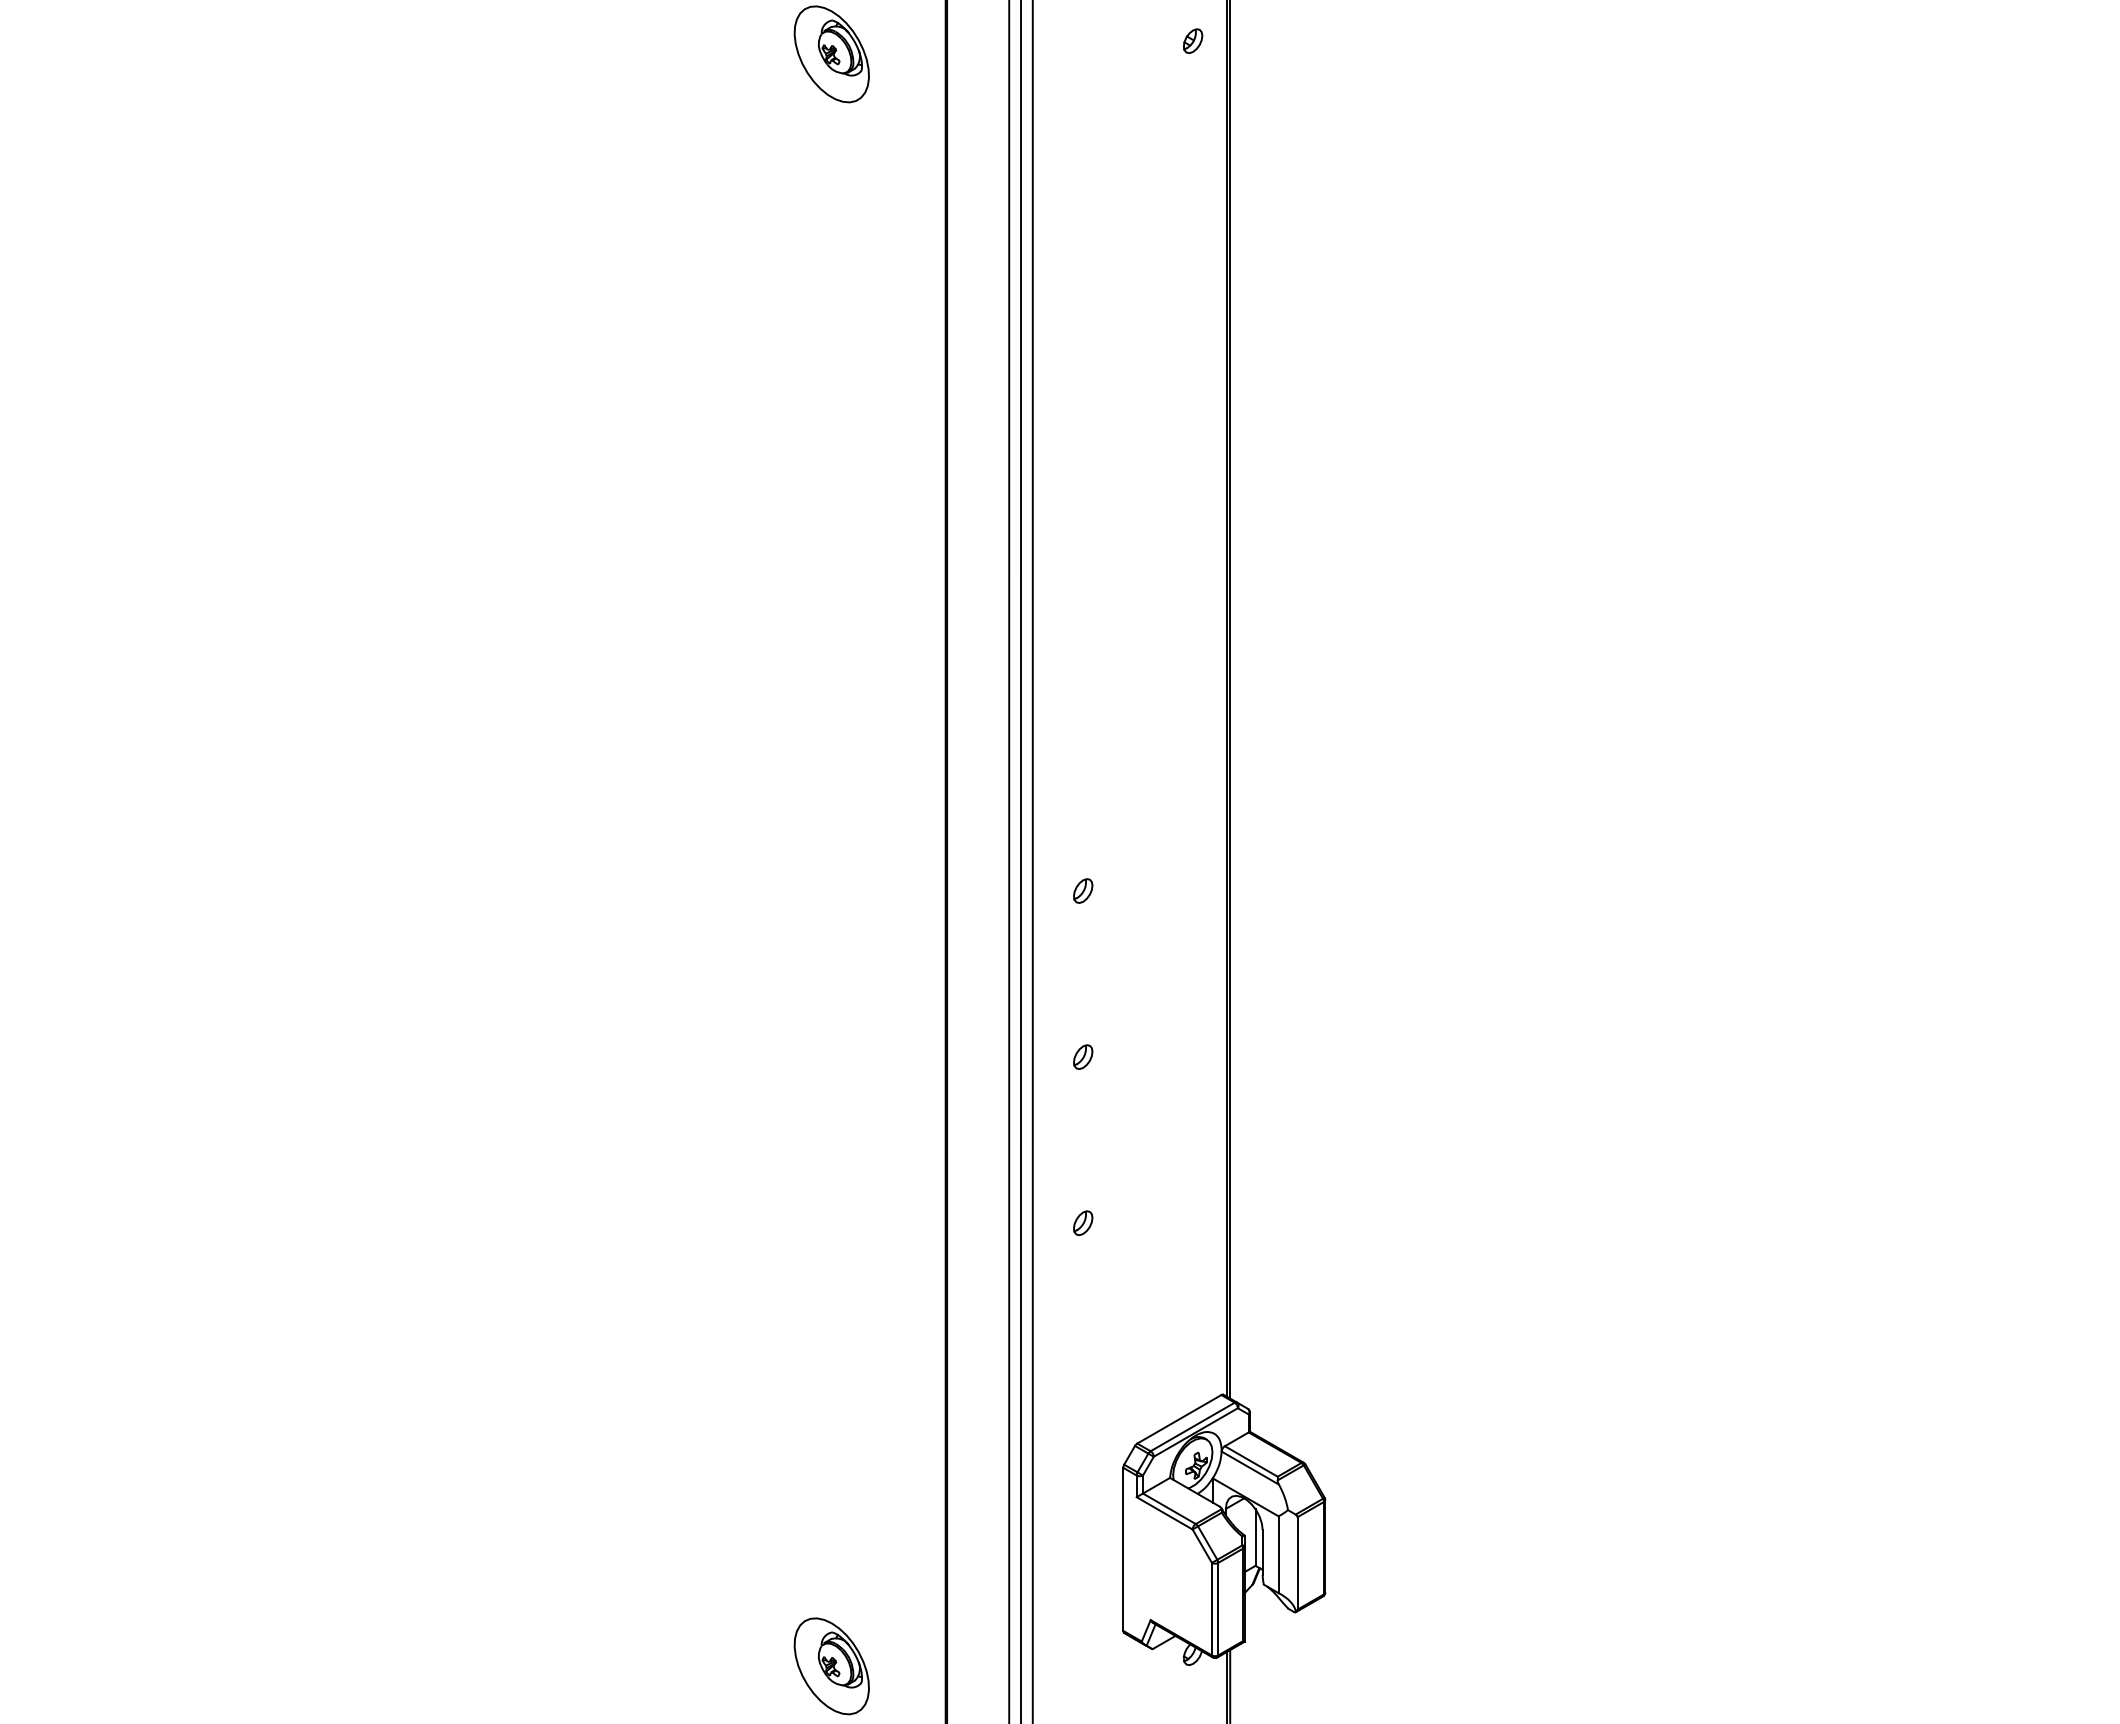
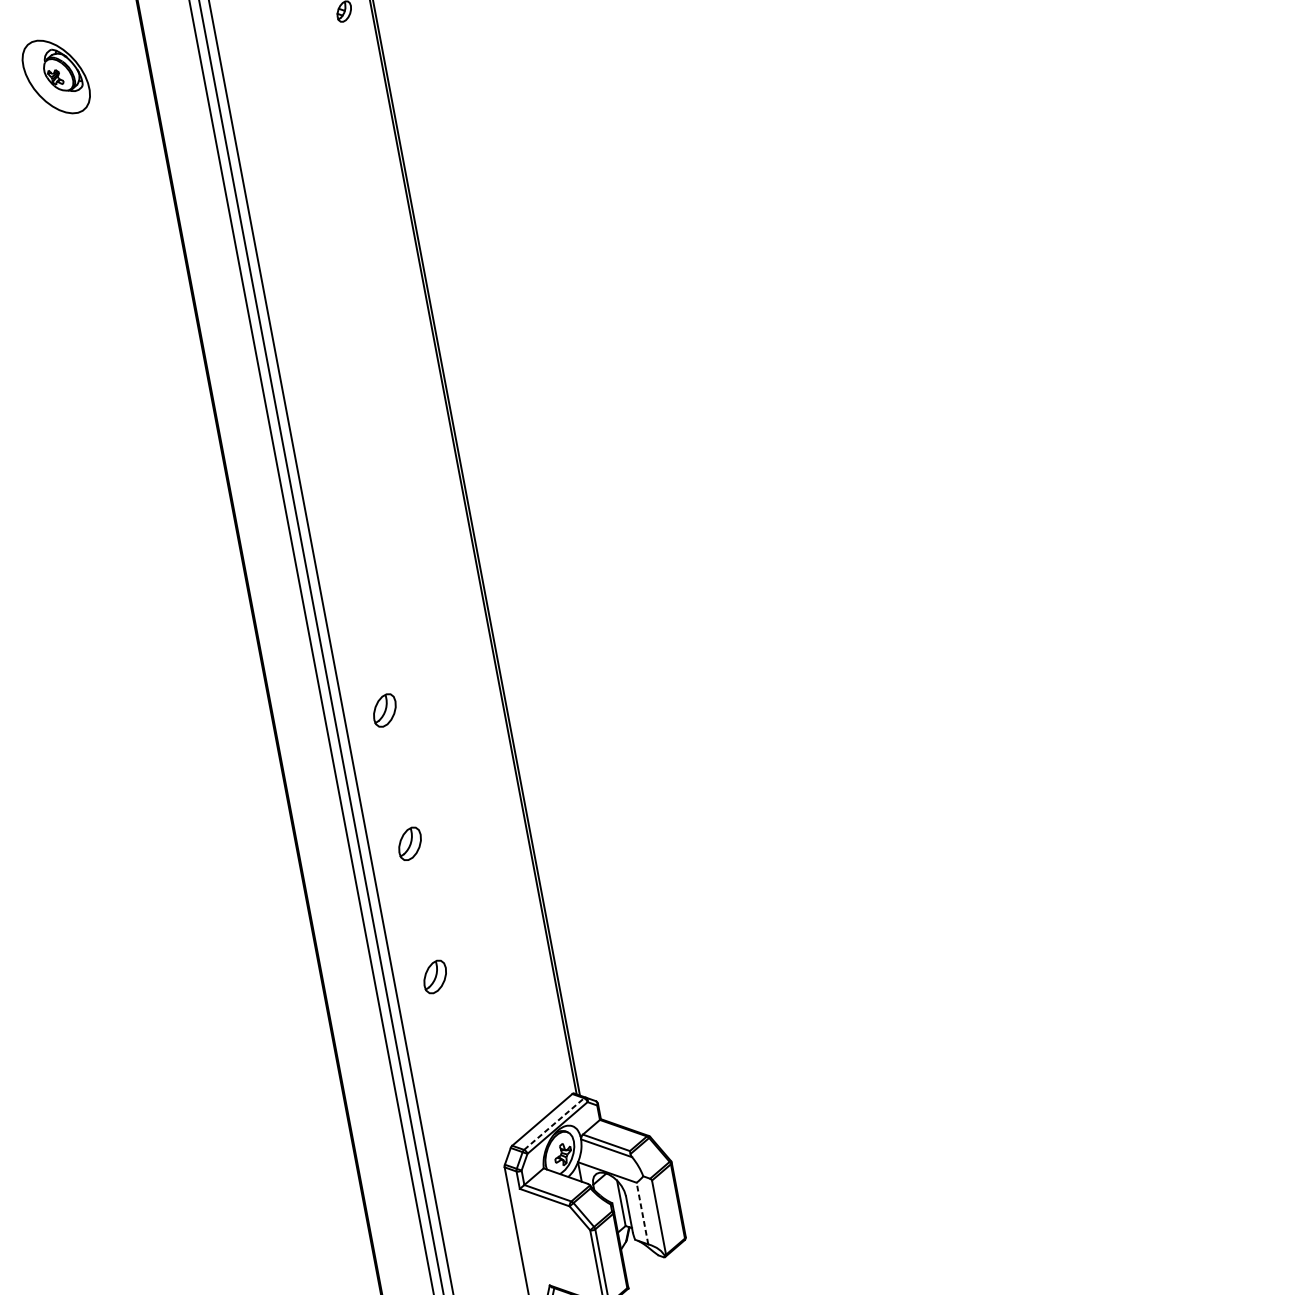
part: (1083, 890) -> (385, 709), size x1.6
part: (1083, 1056) -> (410, 843), size x1.6
part: (1083, 1223) -> (435, 977), size x1.6
line: (1192, 1426) -> (553, 1123), solid -> dashed
line: (1278, 1554) -> (642, 1213), solid -> dashed

